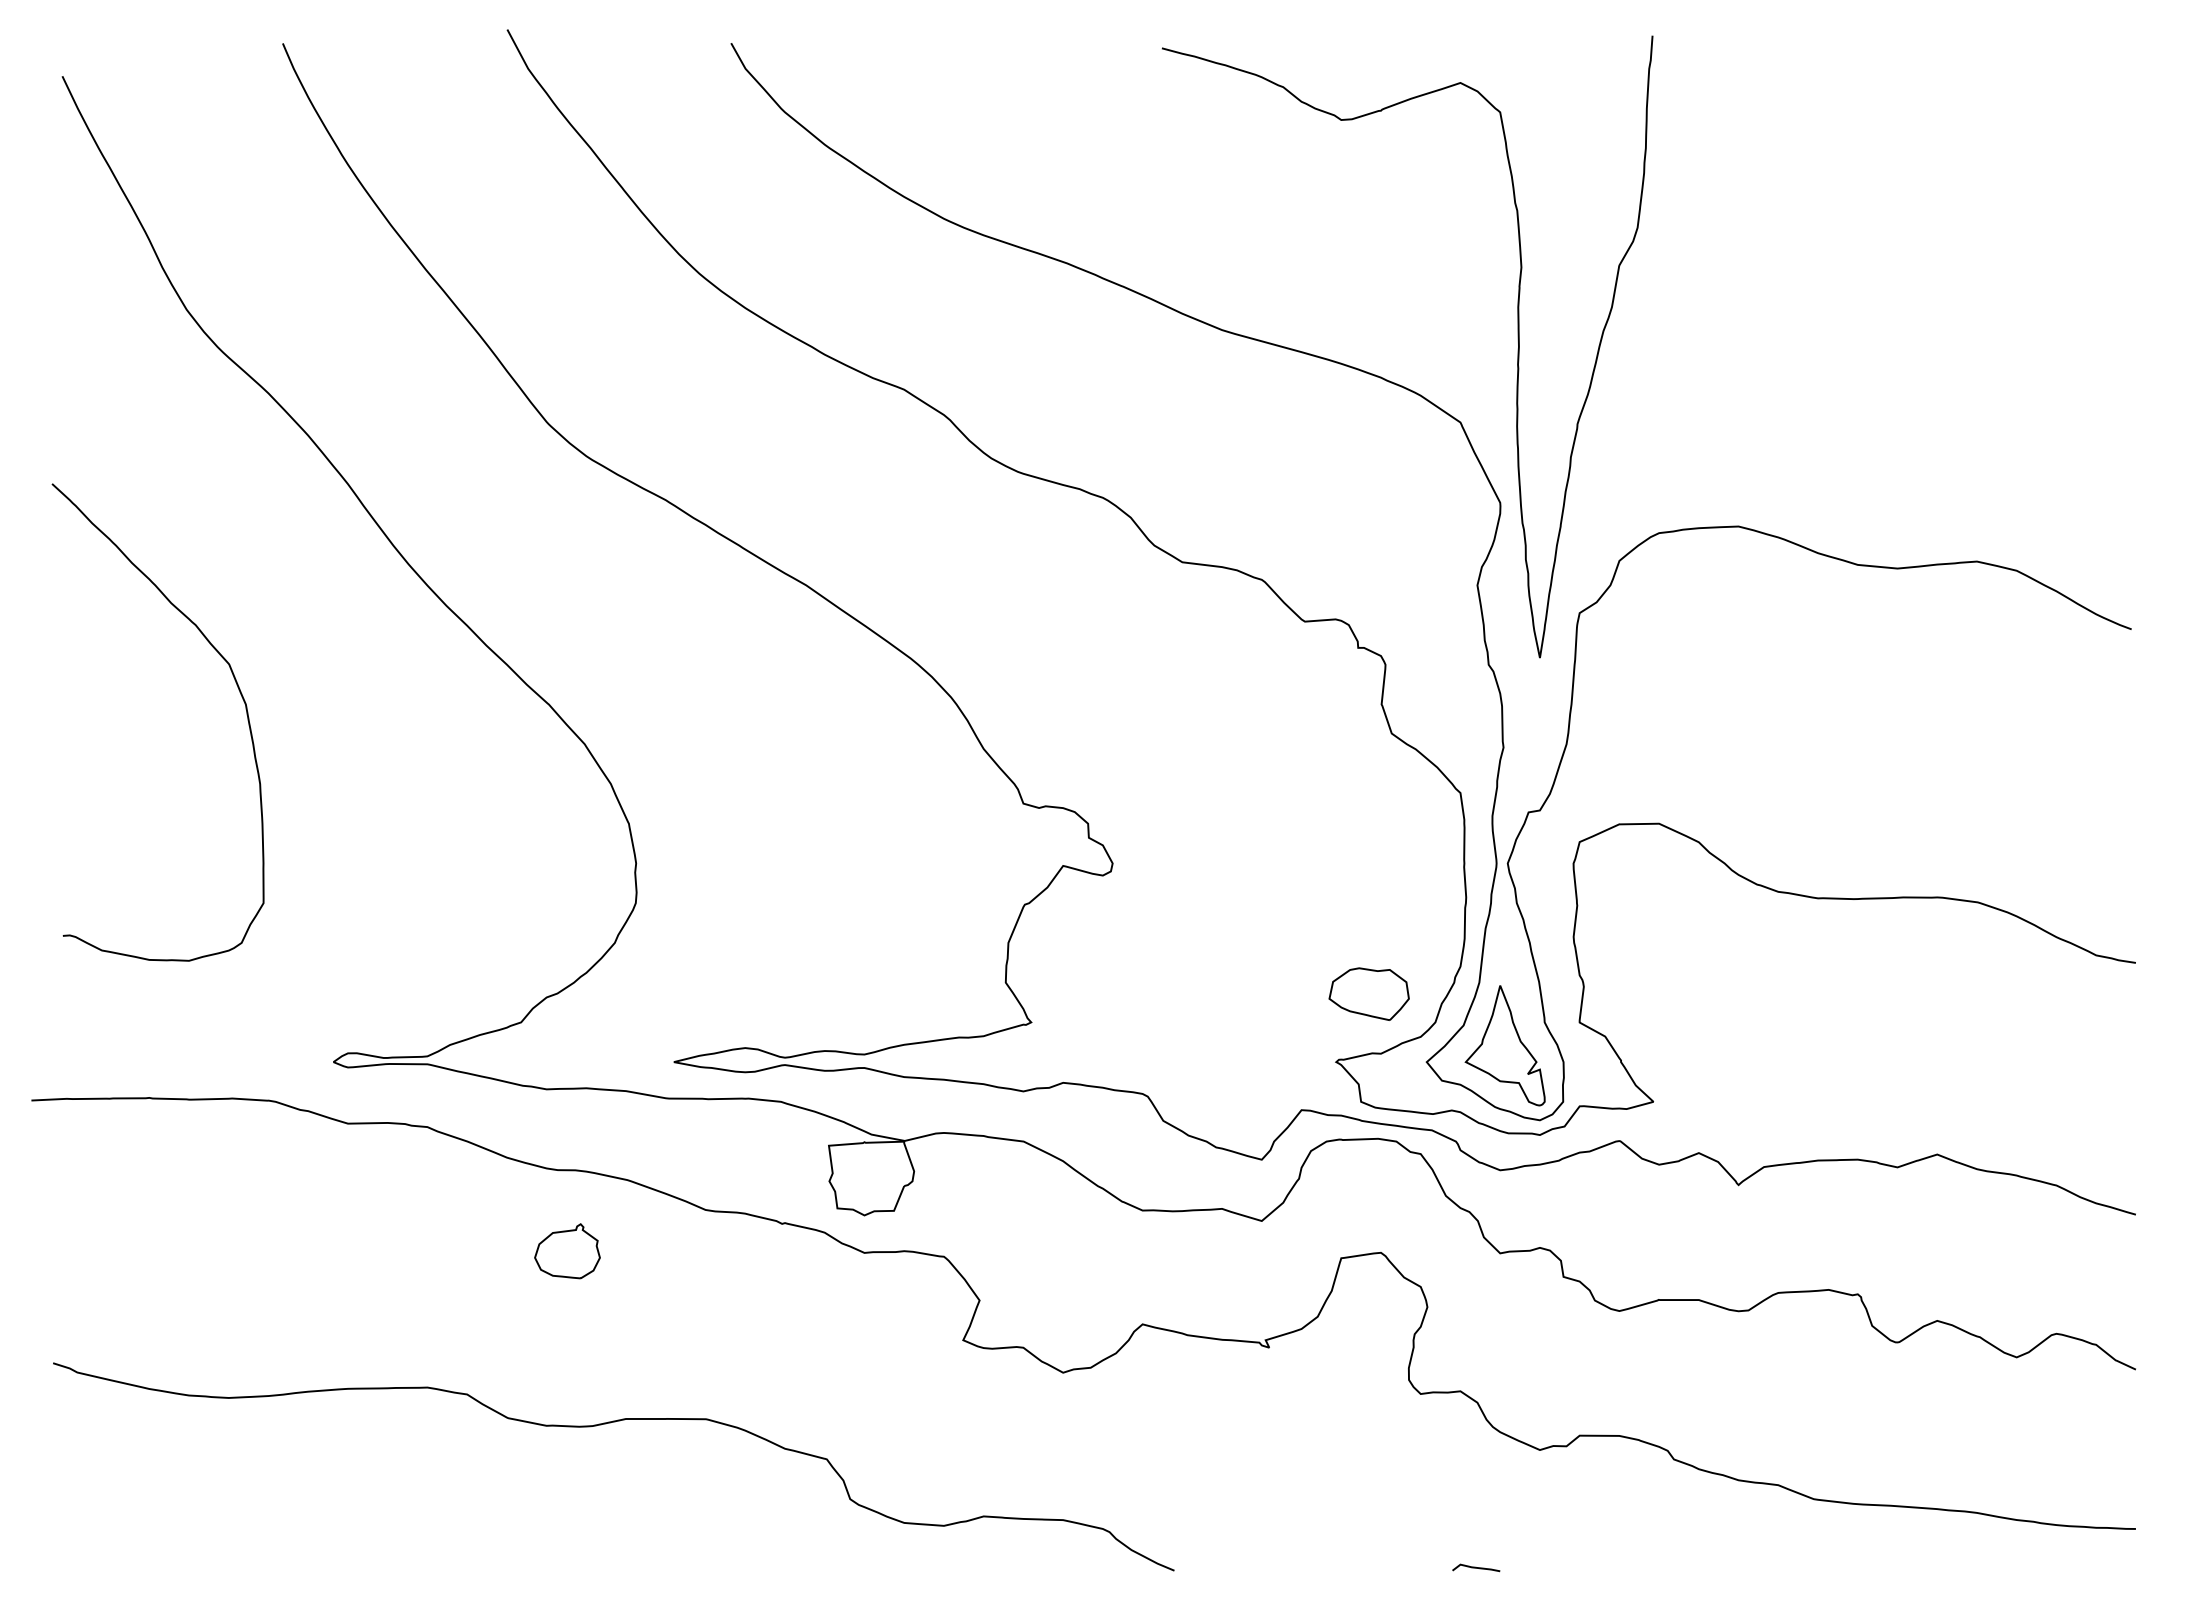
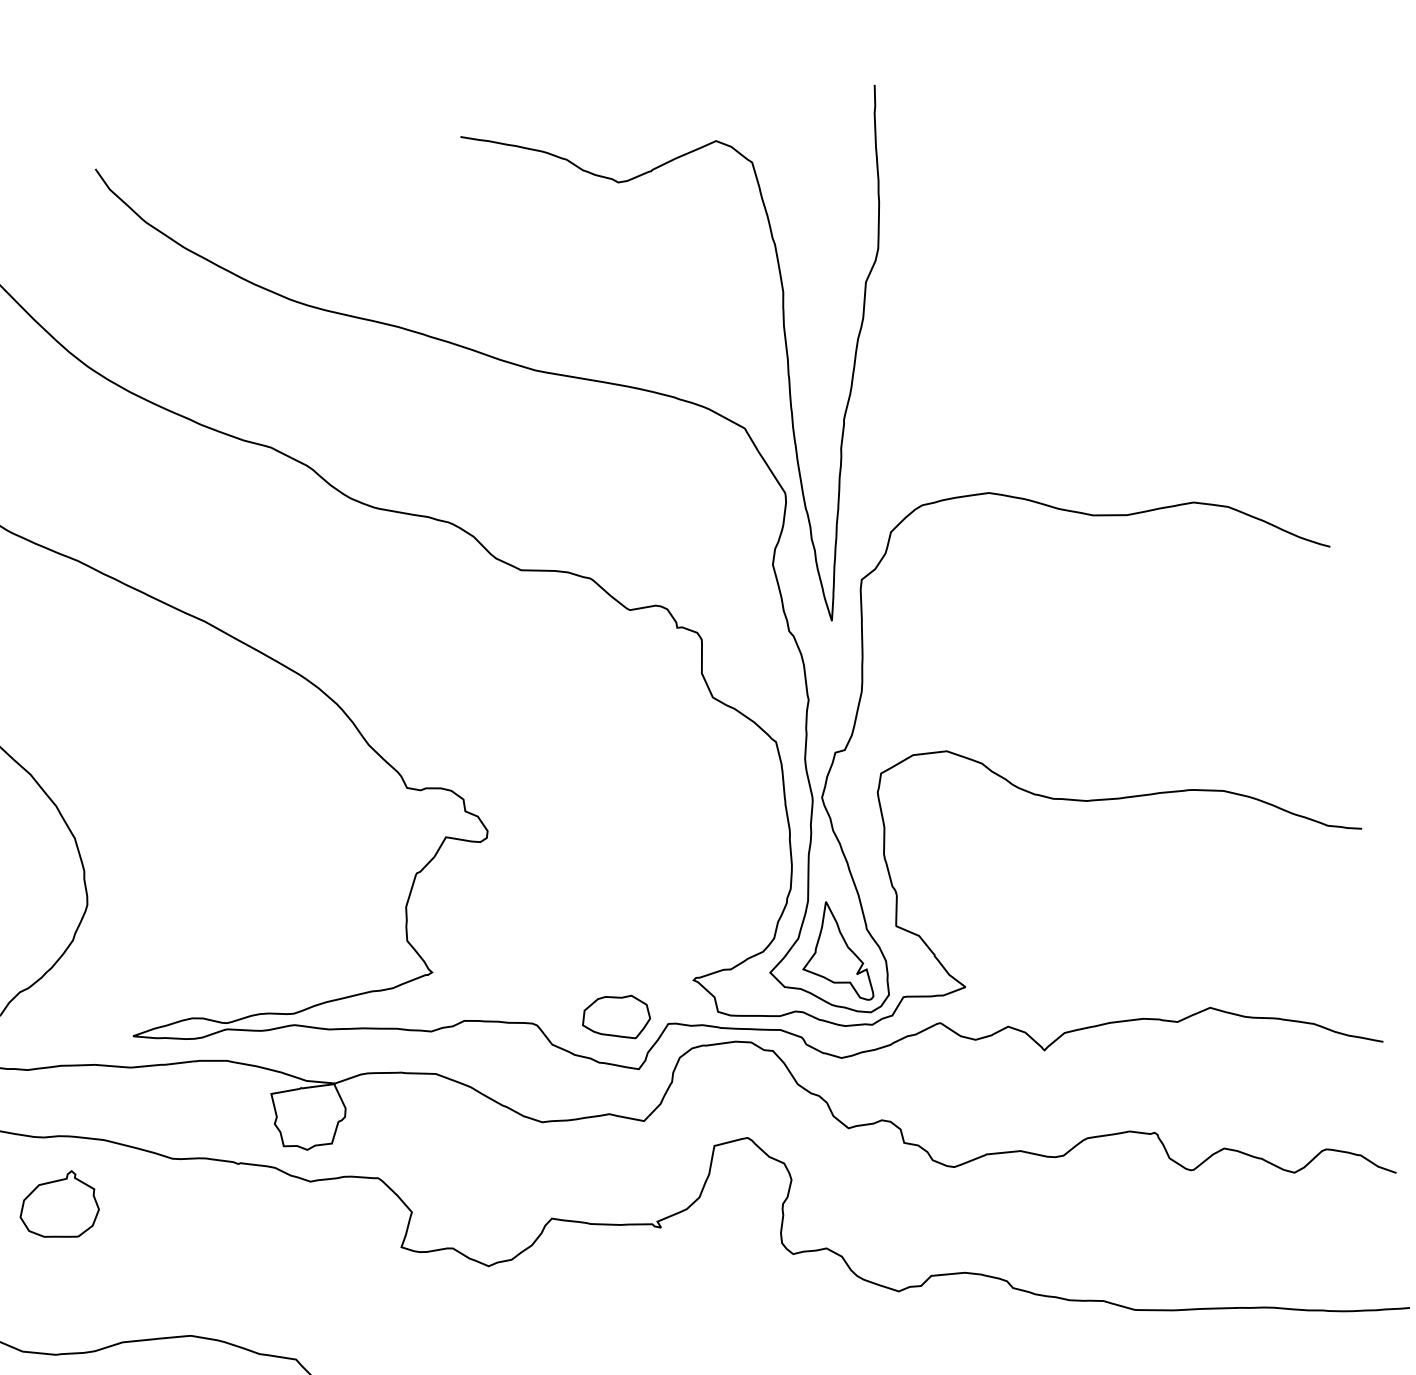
part: (1368, 993) -> (615, 1017), moved
part: (567, 1250) -> (58, 1204), size x1.43

